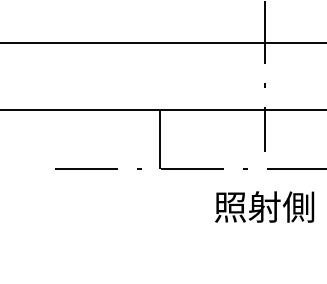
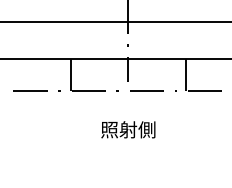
text: (264, 206) -> (128, 129), moved

